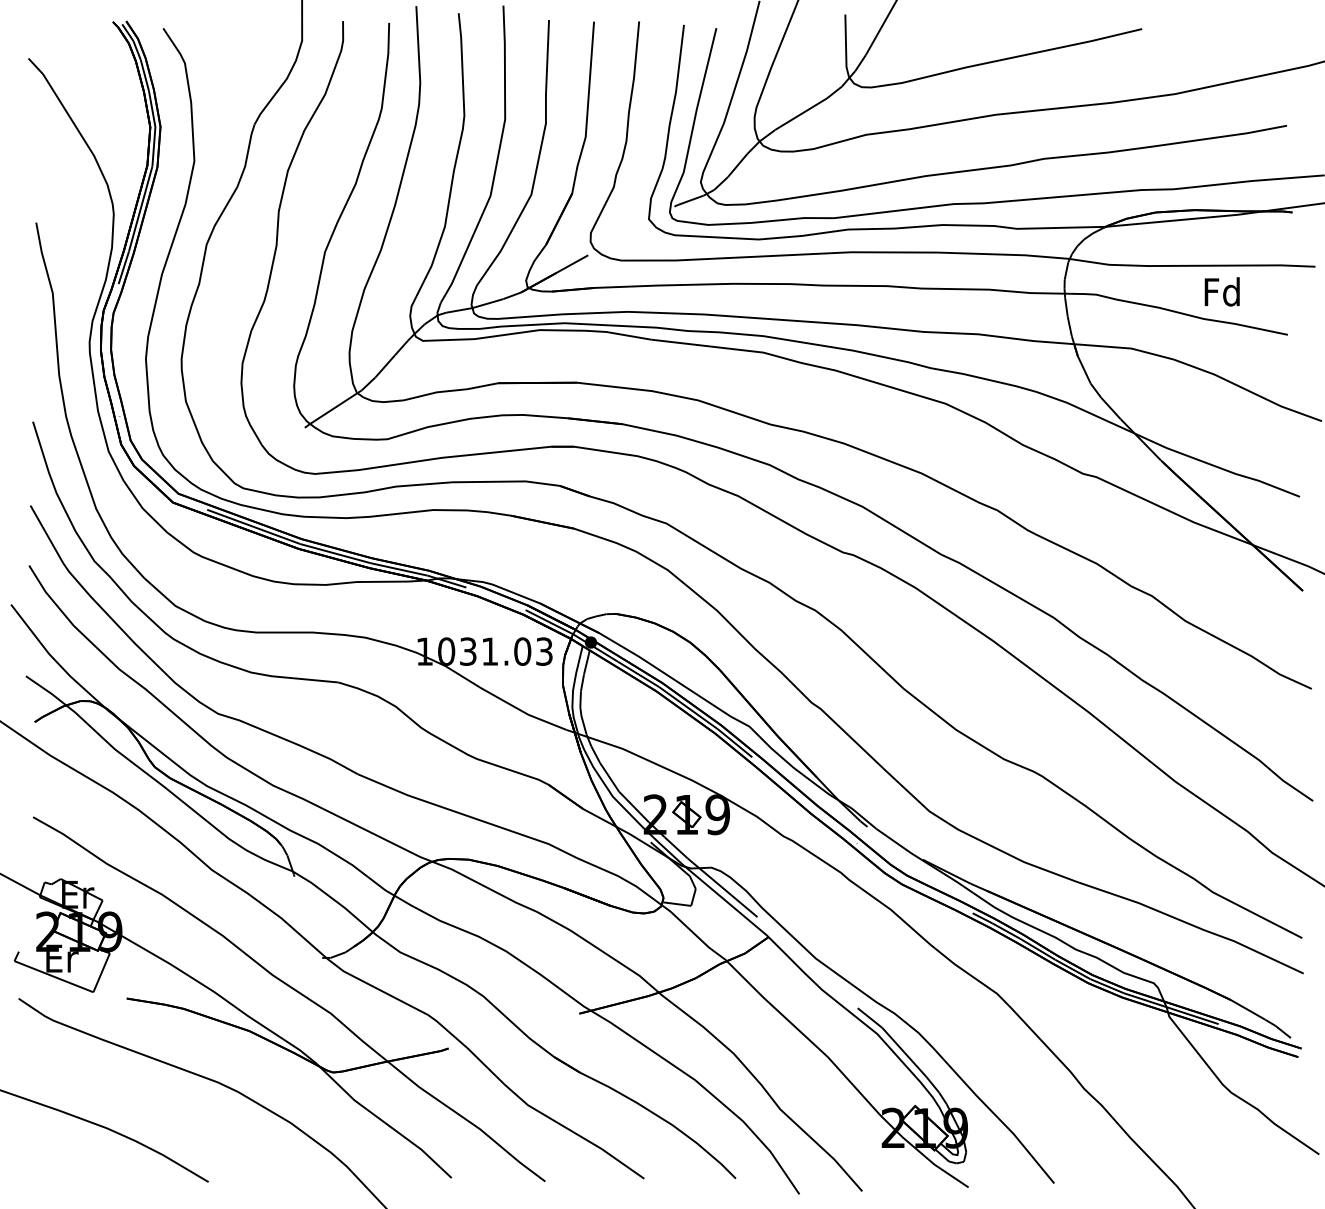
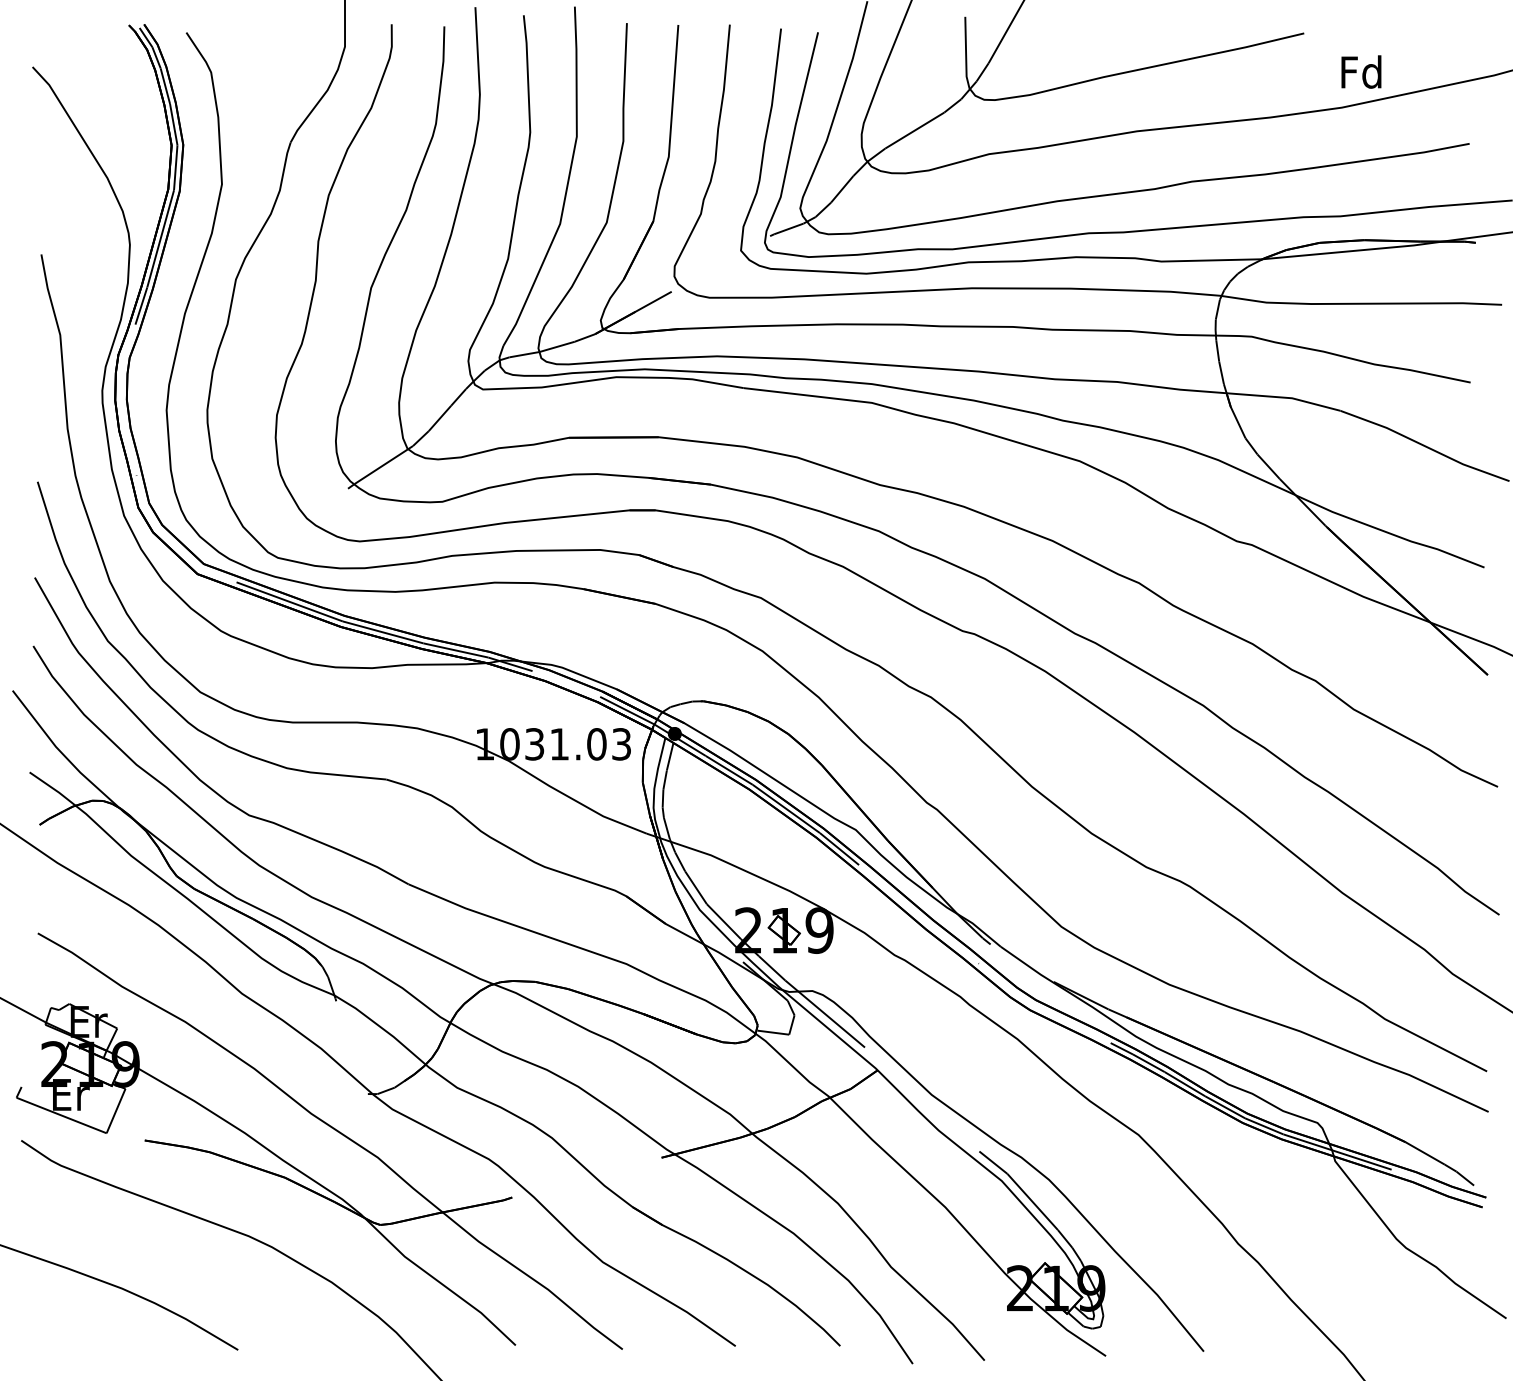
text: (1221, 291) -> (1360, 71), moved

